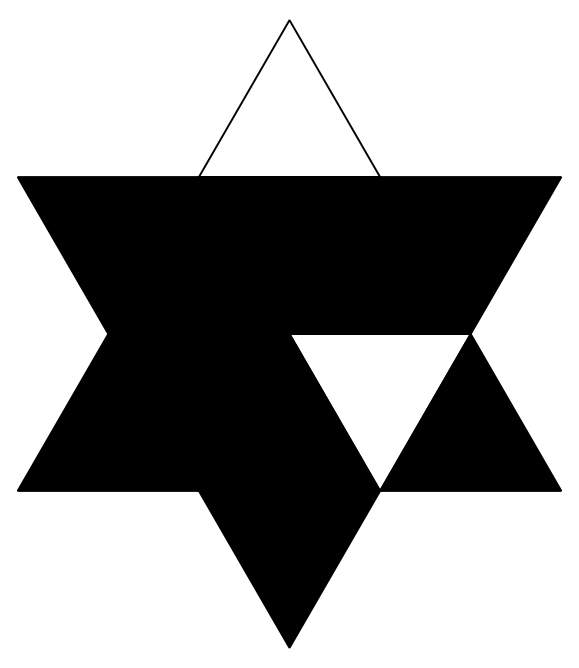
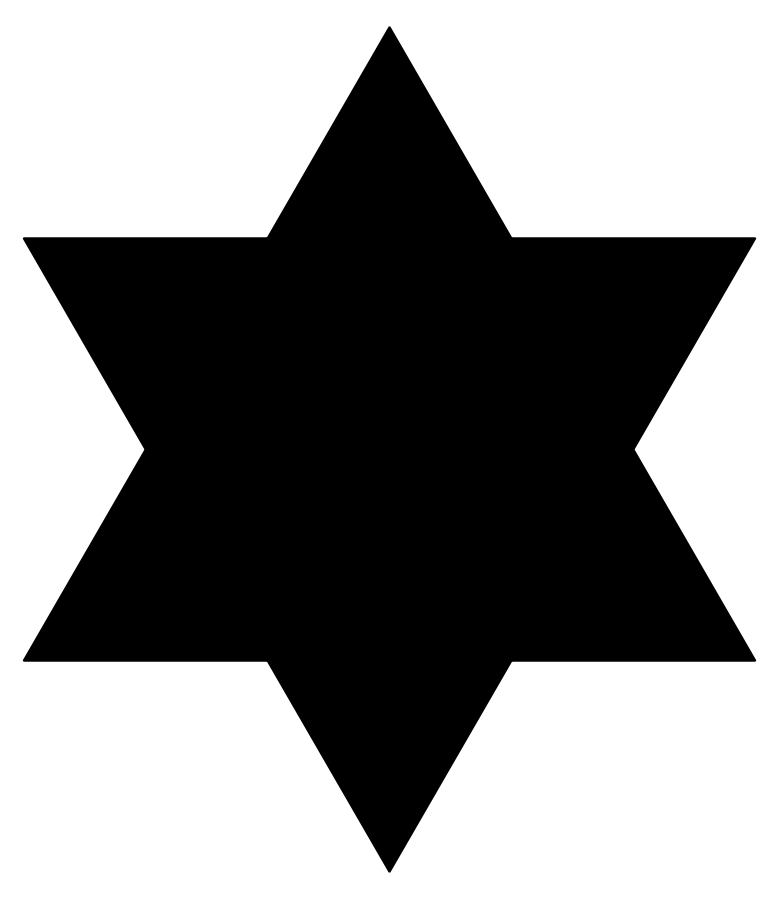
fill: (289, 98) -> (389, 132), added
fill: (380, 411) -> (511, 554), added

